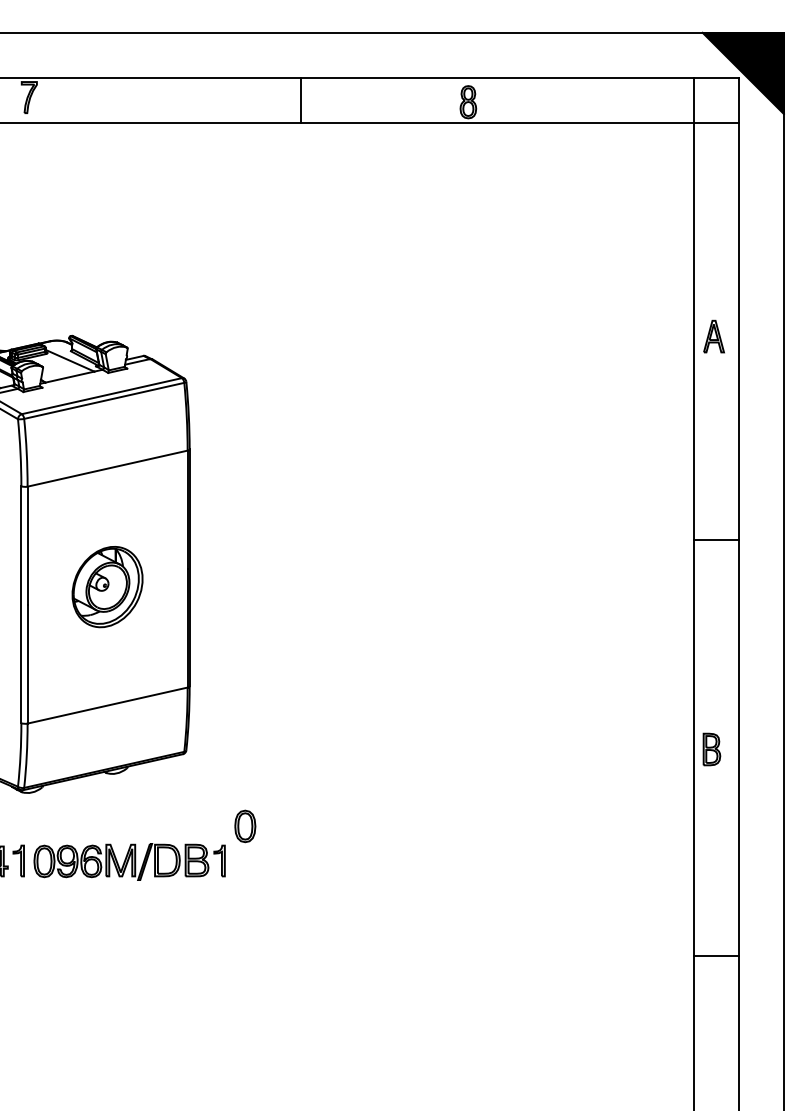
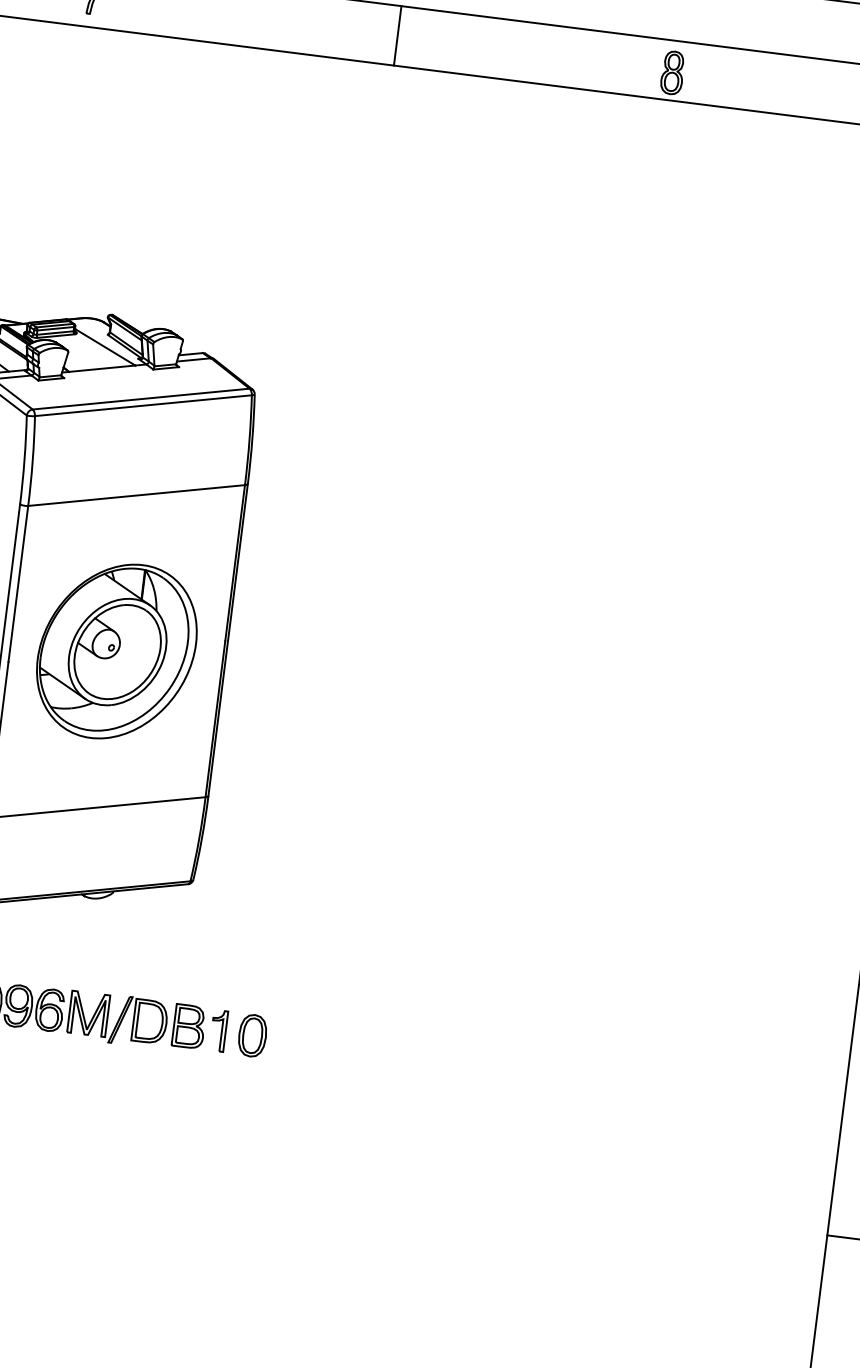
line: (301, 100) -> (397, 35), moved
part: (107, 586) -> (116, 650), size x1.67
part: (245, 826) -> (252, 1035), moved

